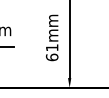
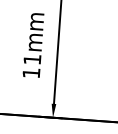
text: (51, 57) -> (30, 73), 61mm -> 11mm

